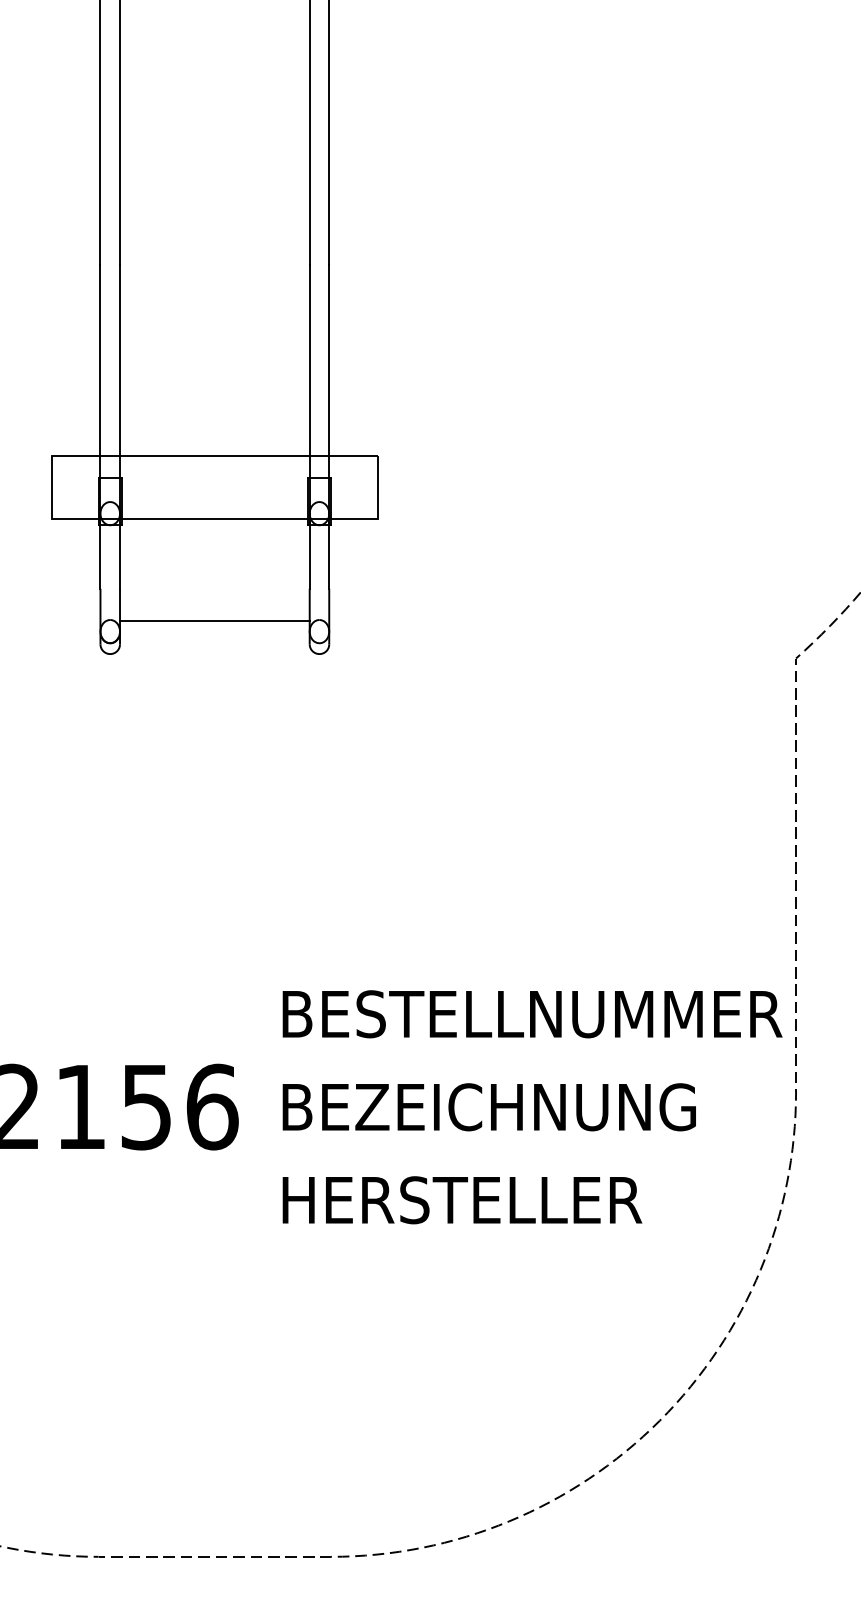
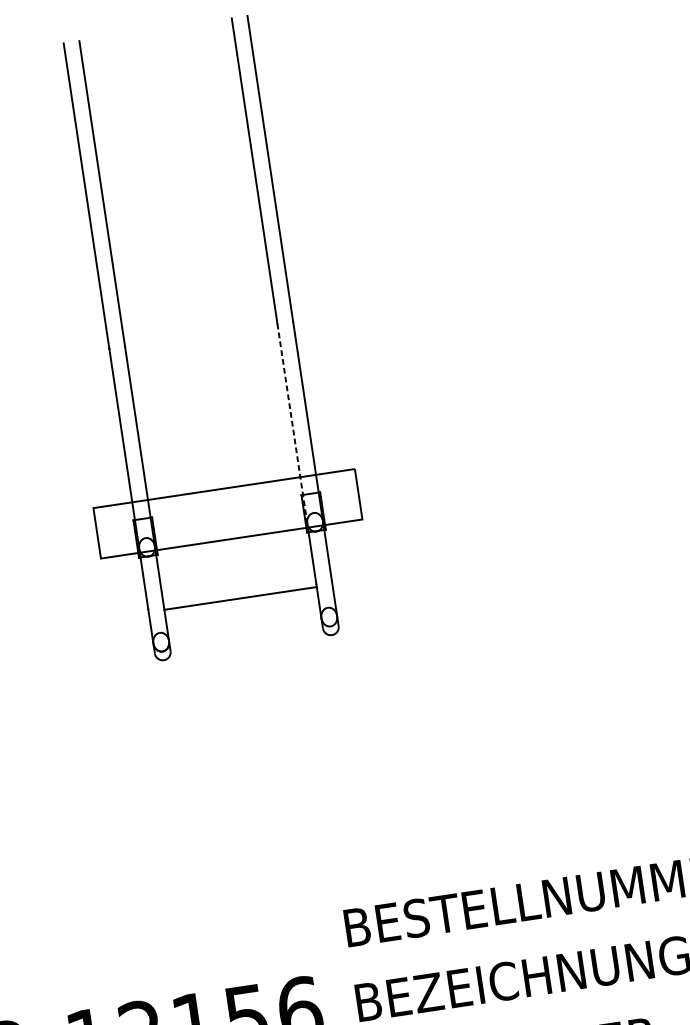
line: (309, 394) -> (292, 427), solid -> dashed
line: (214, 620) -> (240, 598), moved

